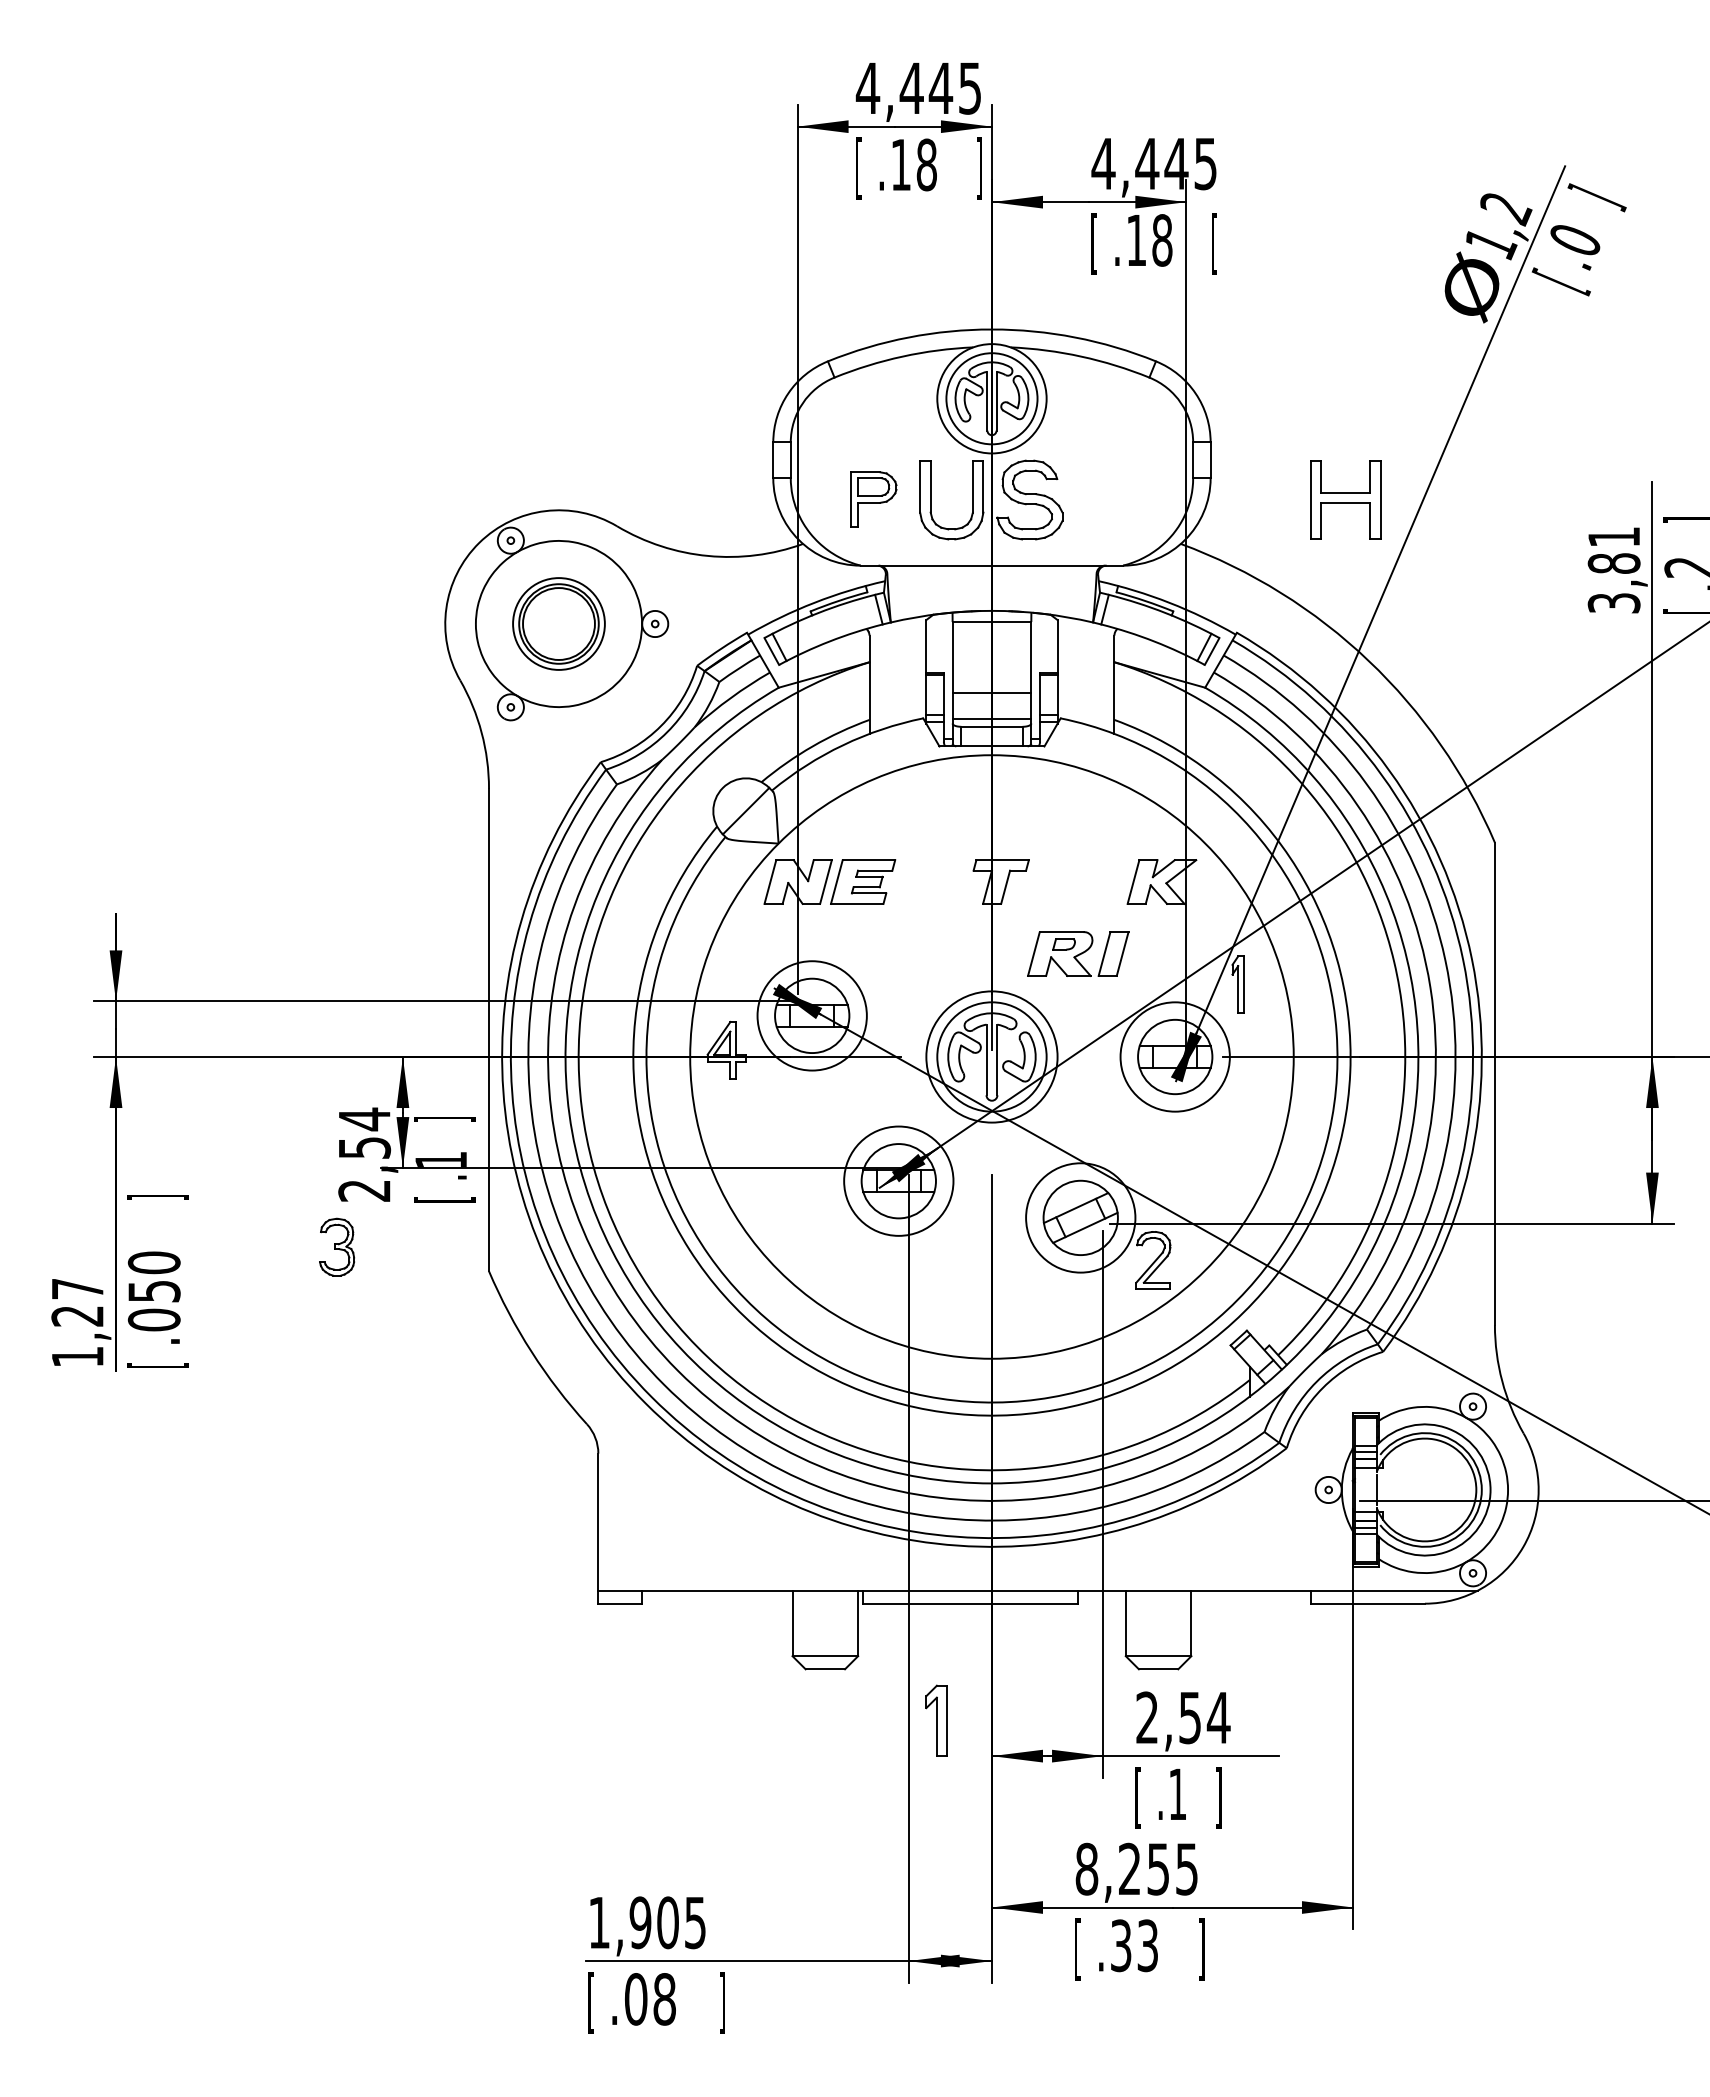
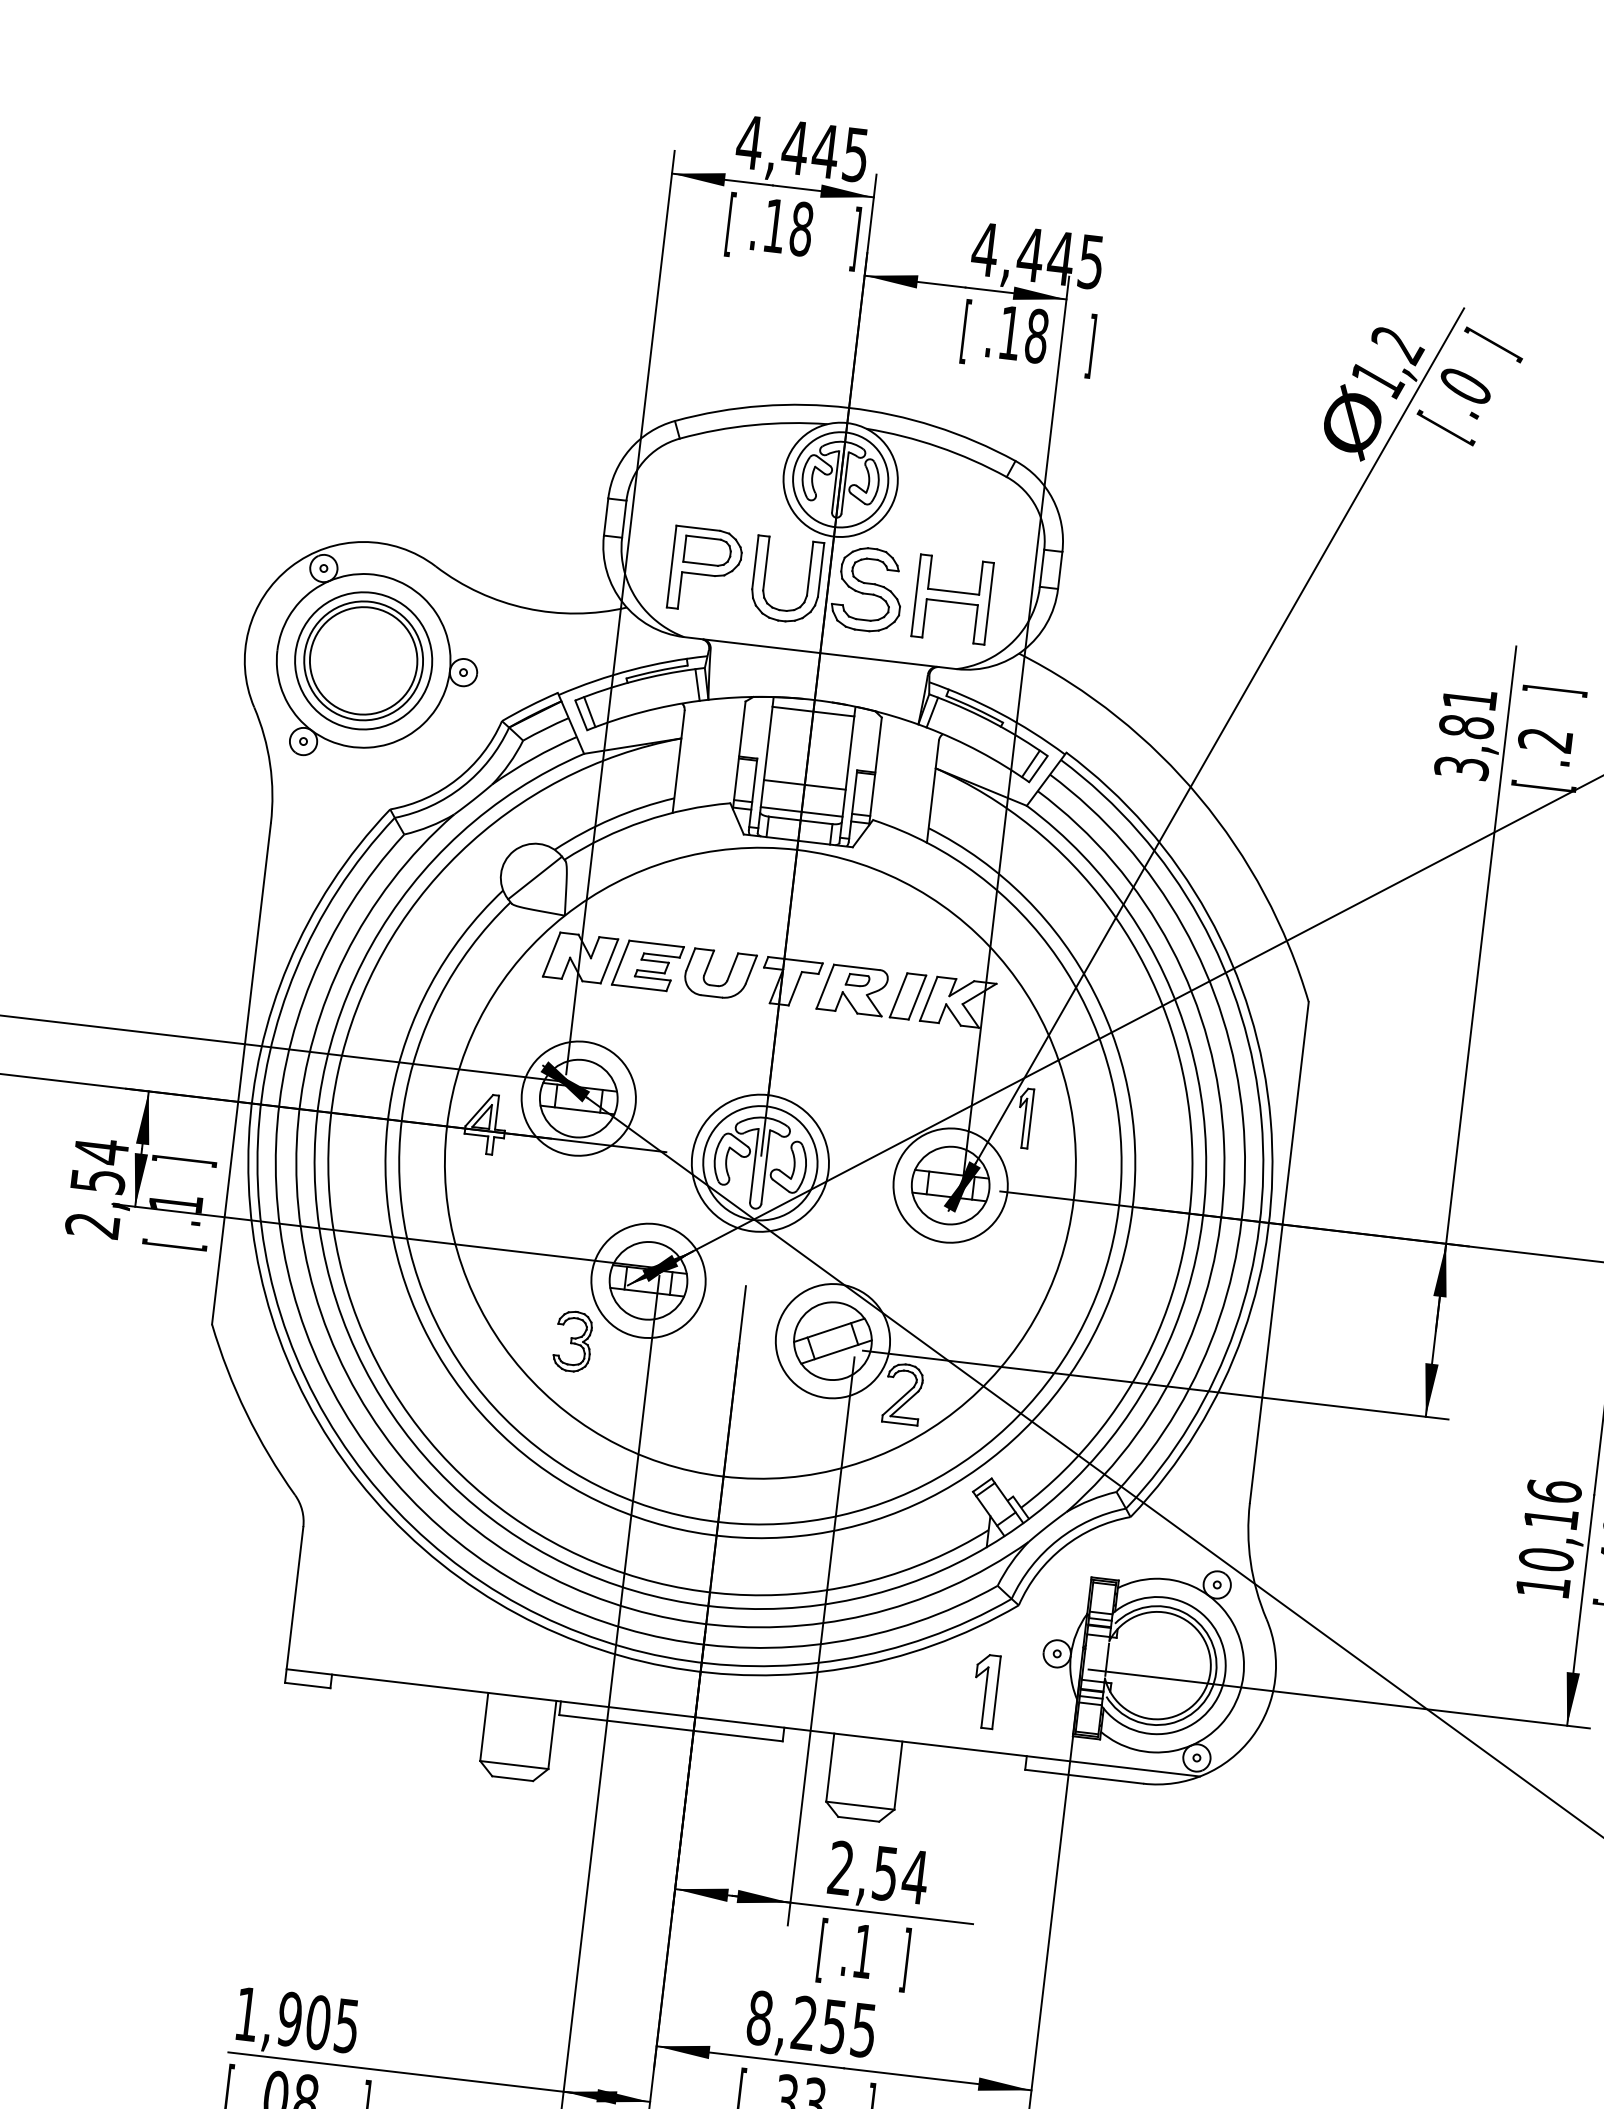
text: (1214, 243) -> (1090, 345), [ -> ]
part: (873, 499) -> (705, 569), size x1.43
part: (1345, 499) -> (952, 598), moved
part: (558, 623) -> (363, 660), size x1.43
part: (940, 881) -> (728, 974), added
part: (1078, 953) -> (871, 991), moved
part: (337, 1246) -> (573, 1340), moved
part: (936, 1720) -> (985, 1691), moved

